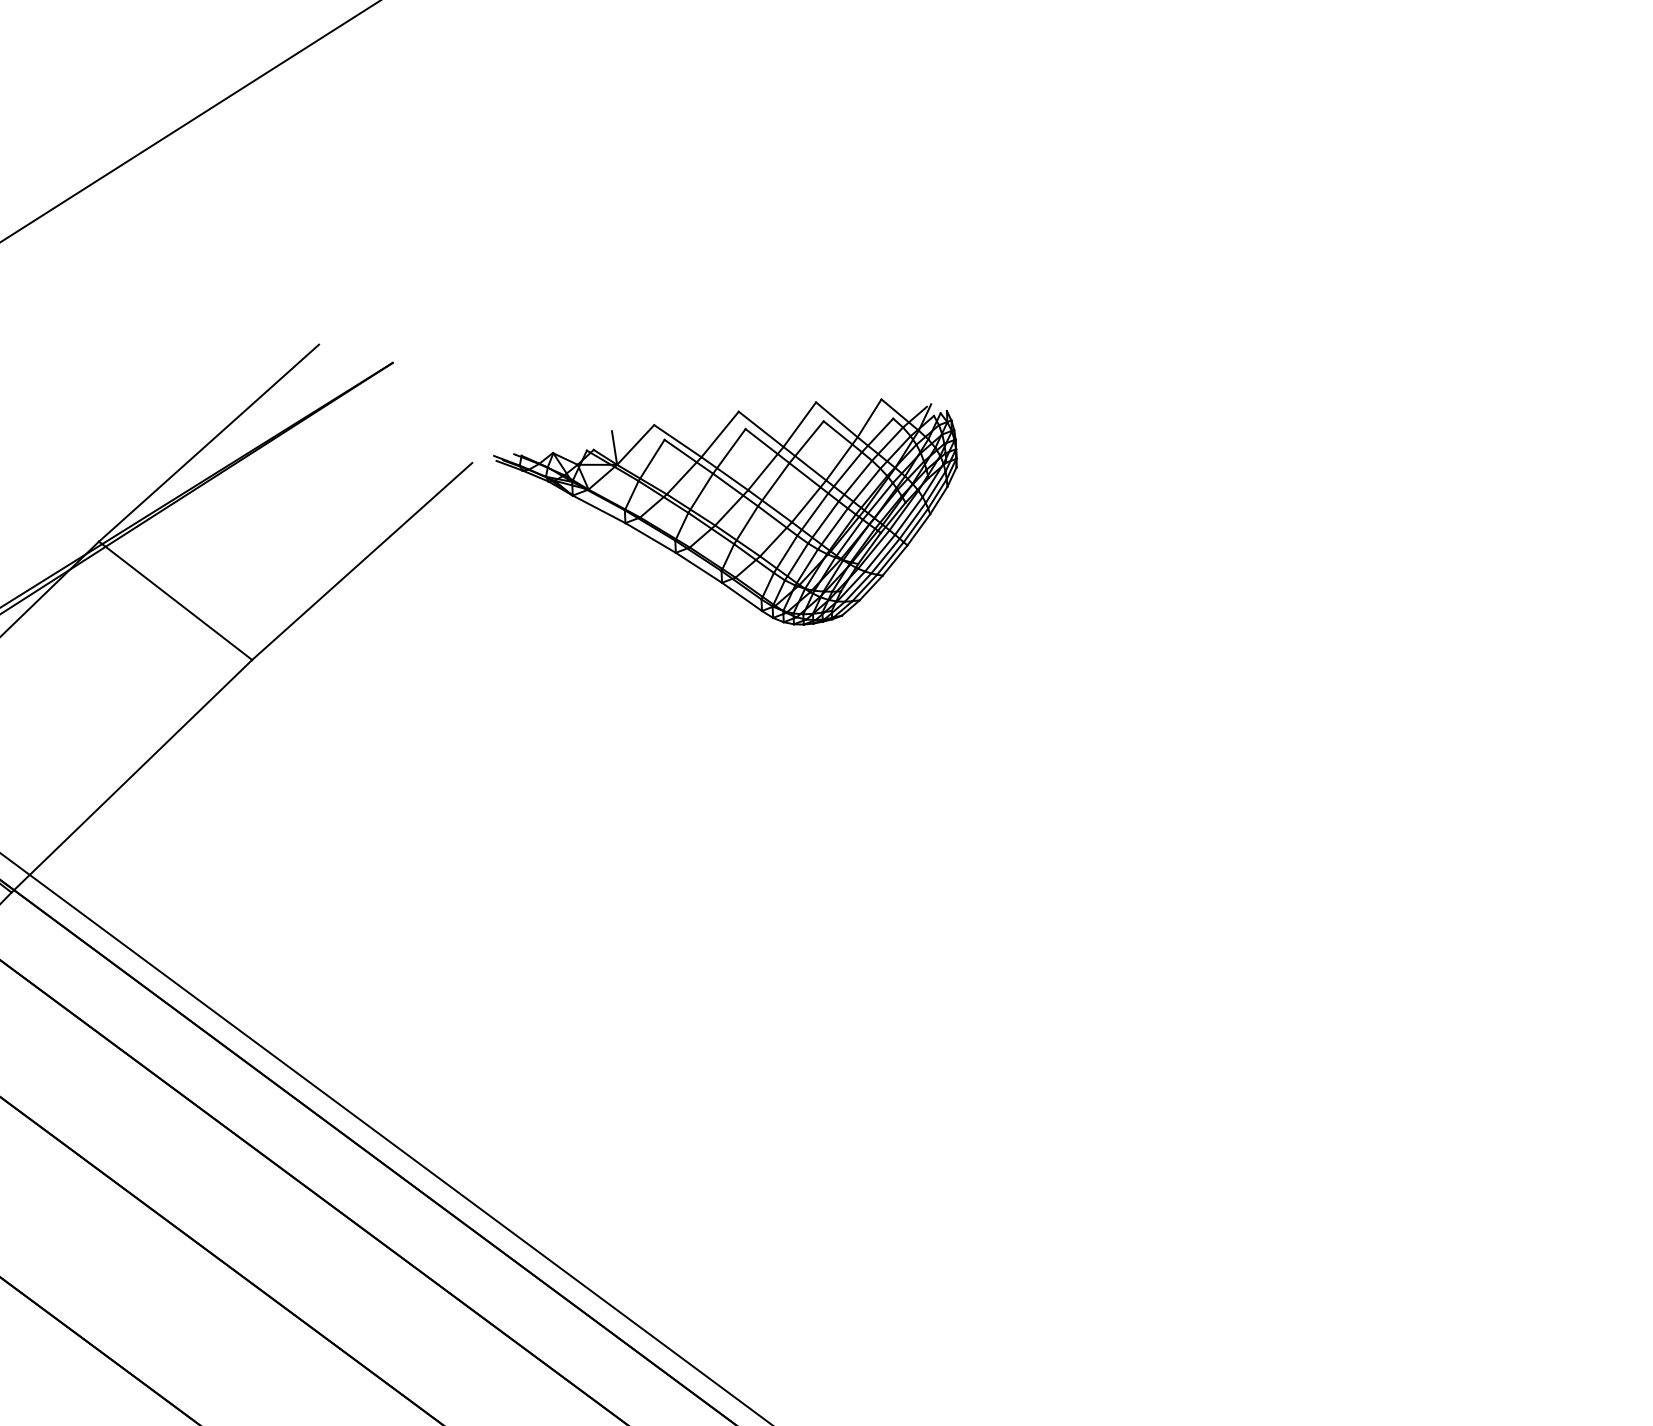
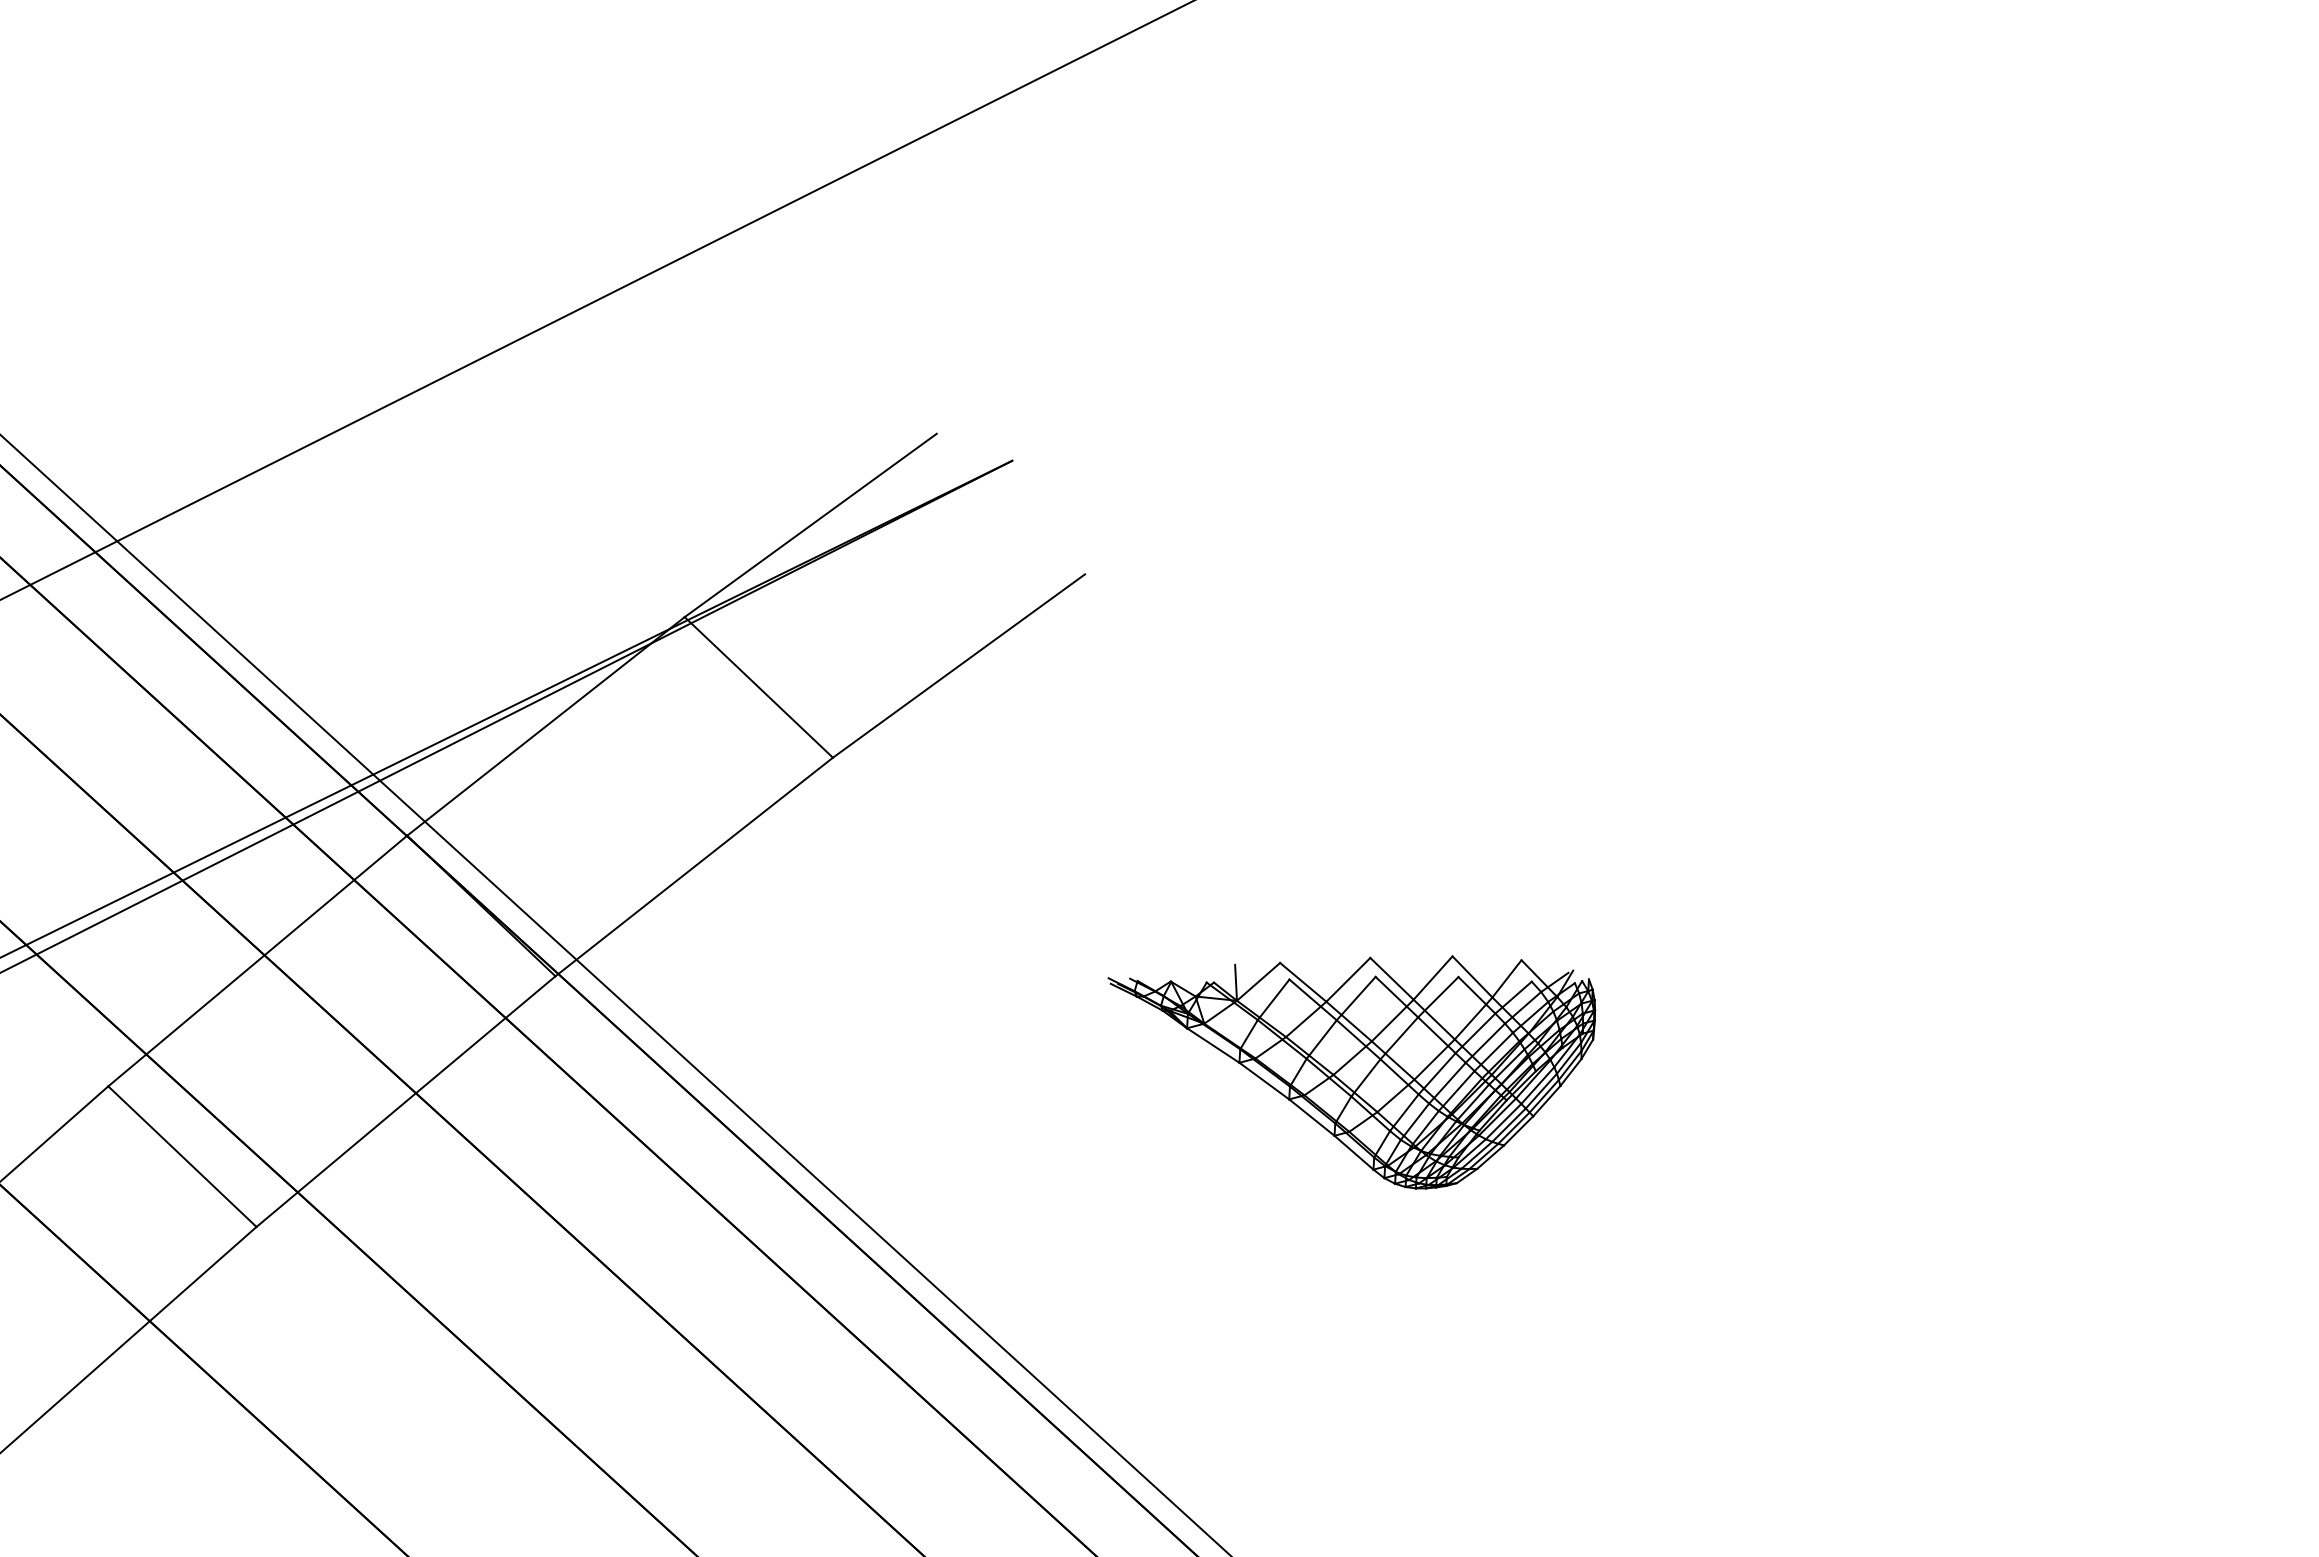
part: (731, 521) -> (1351, 1072), moved

